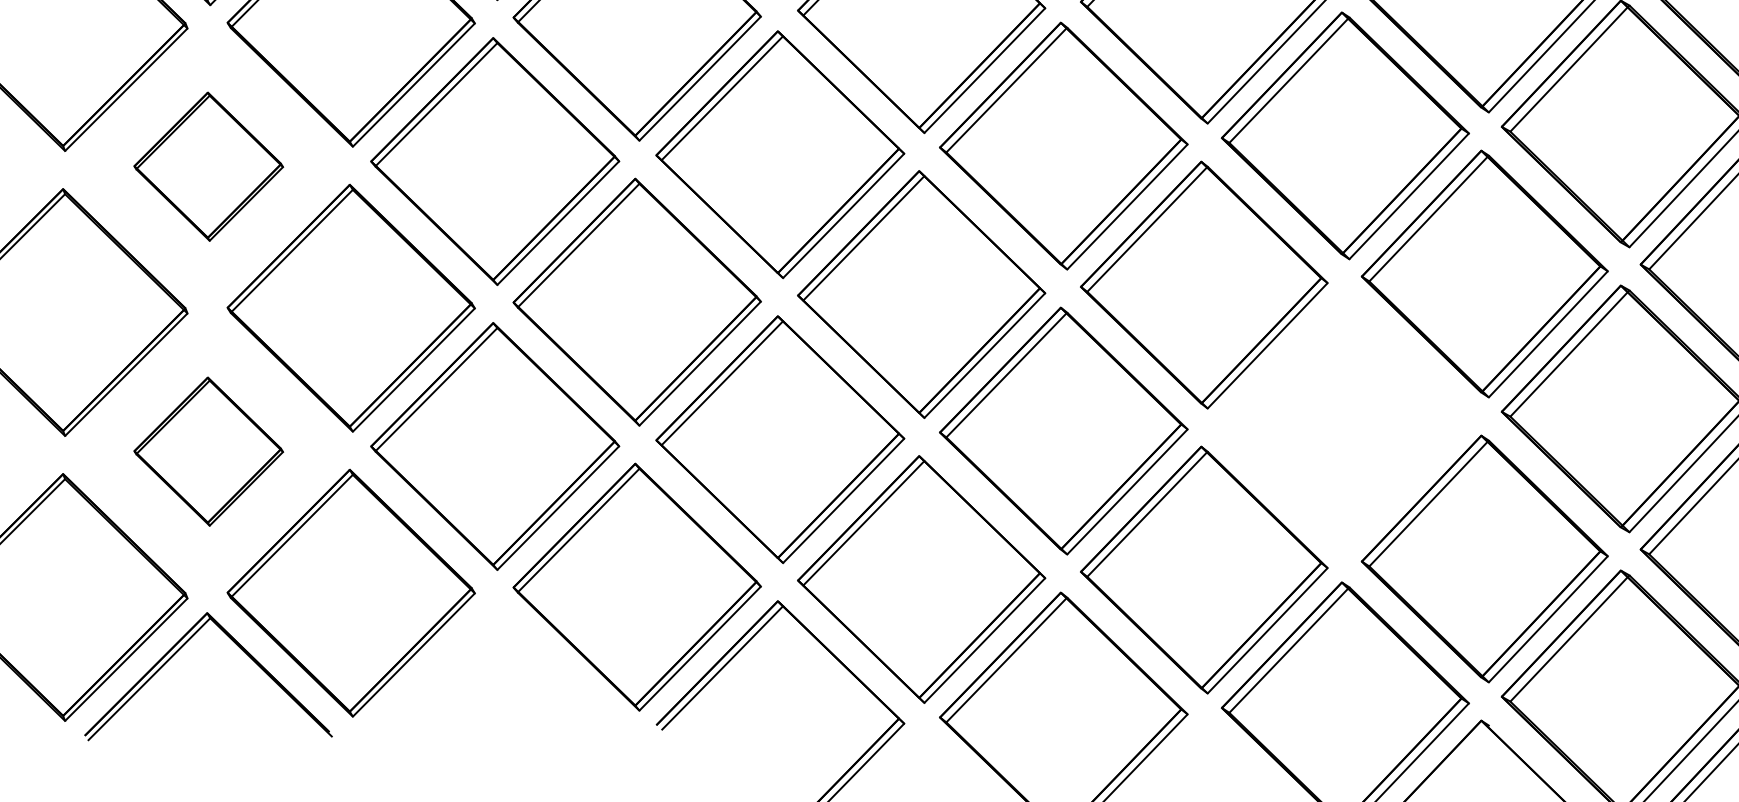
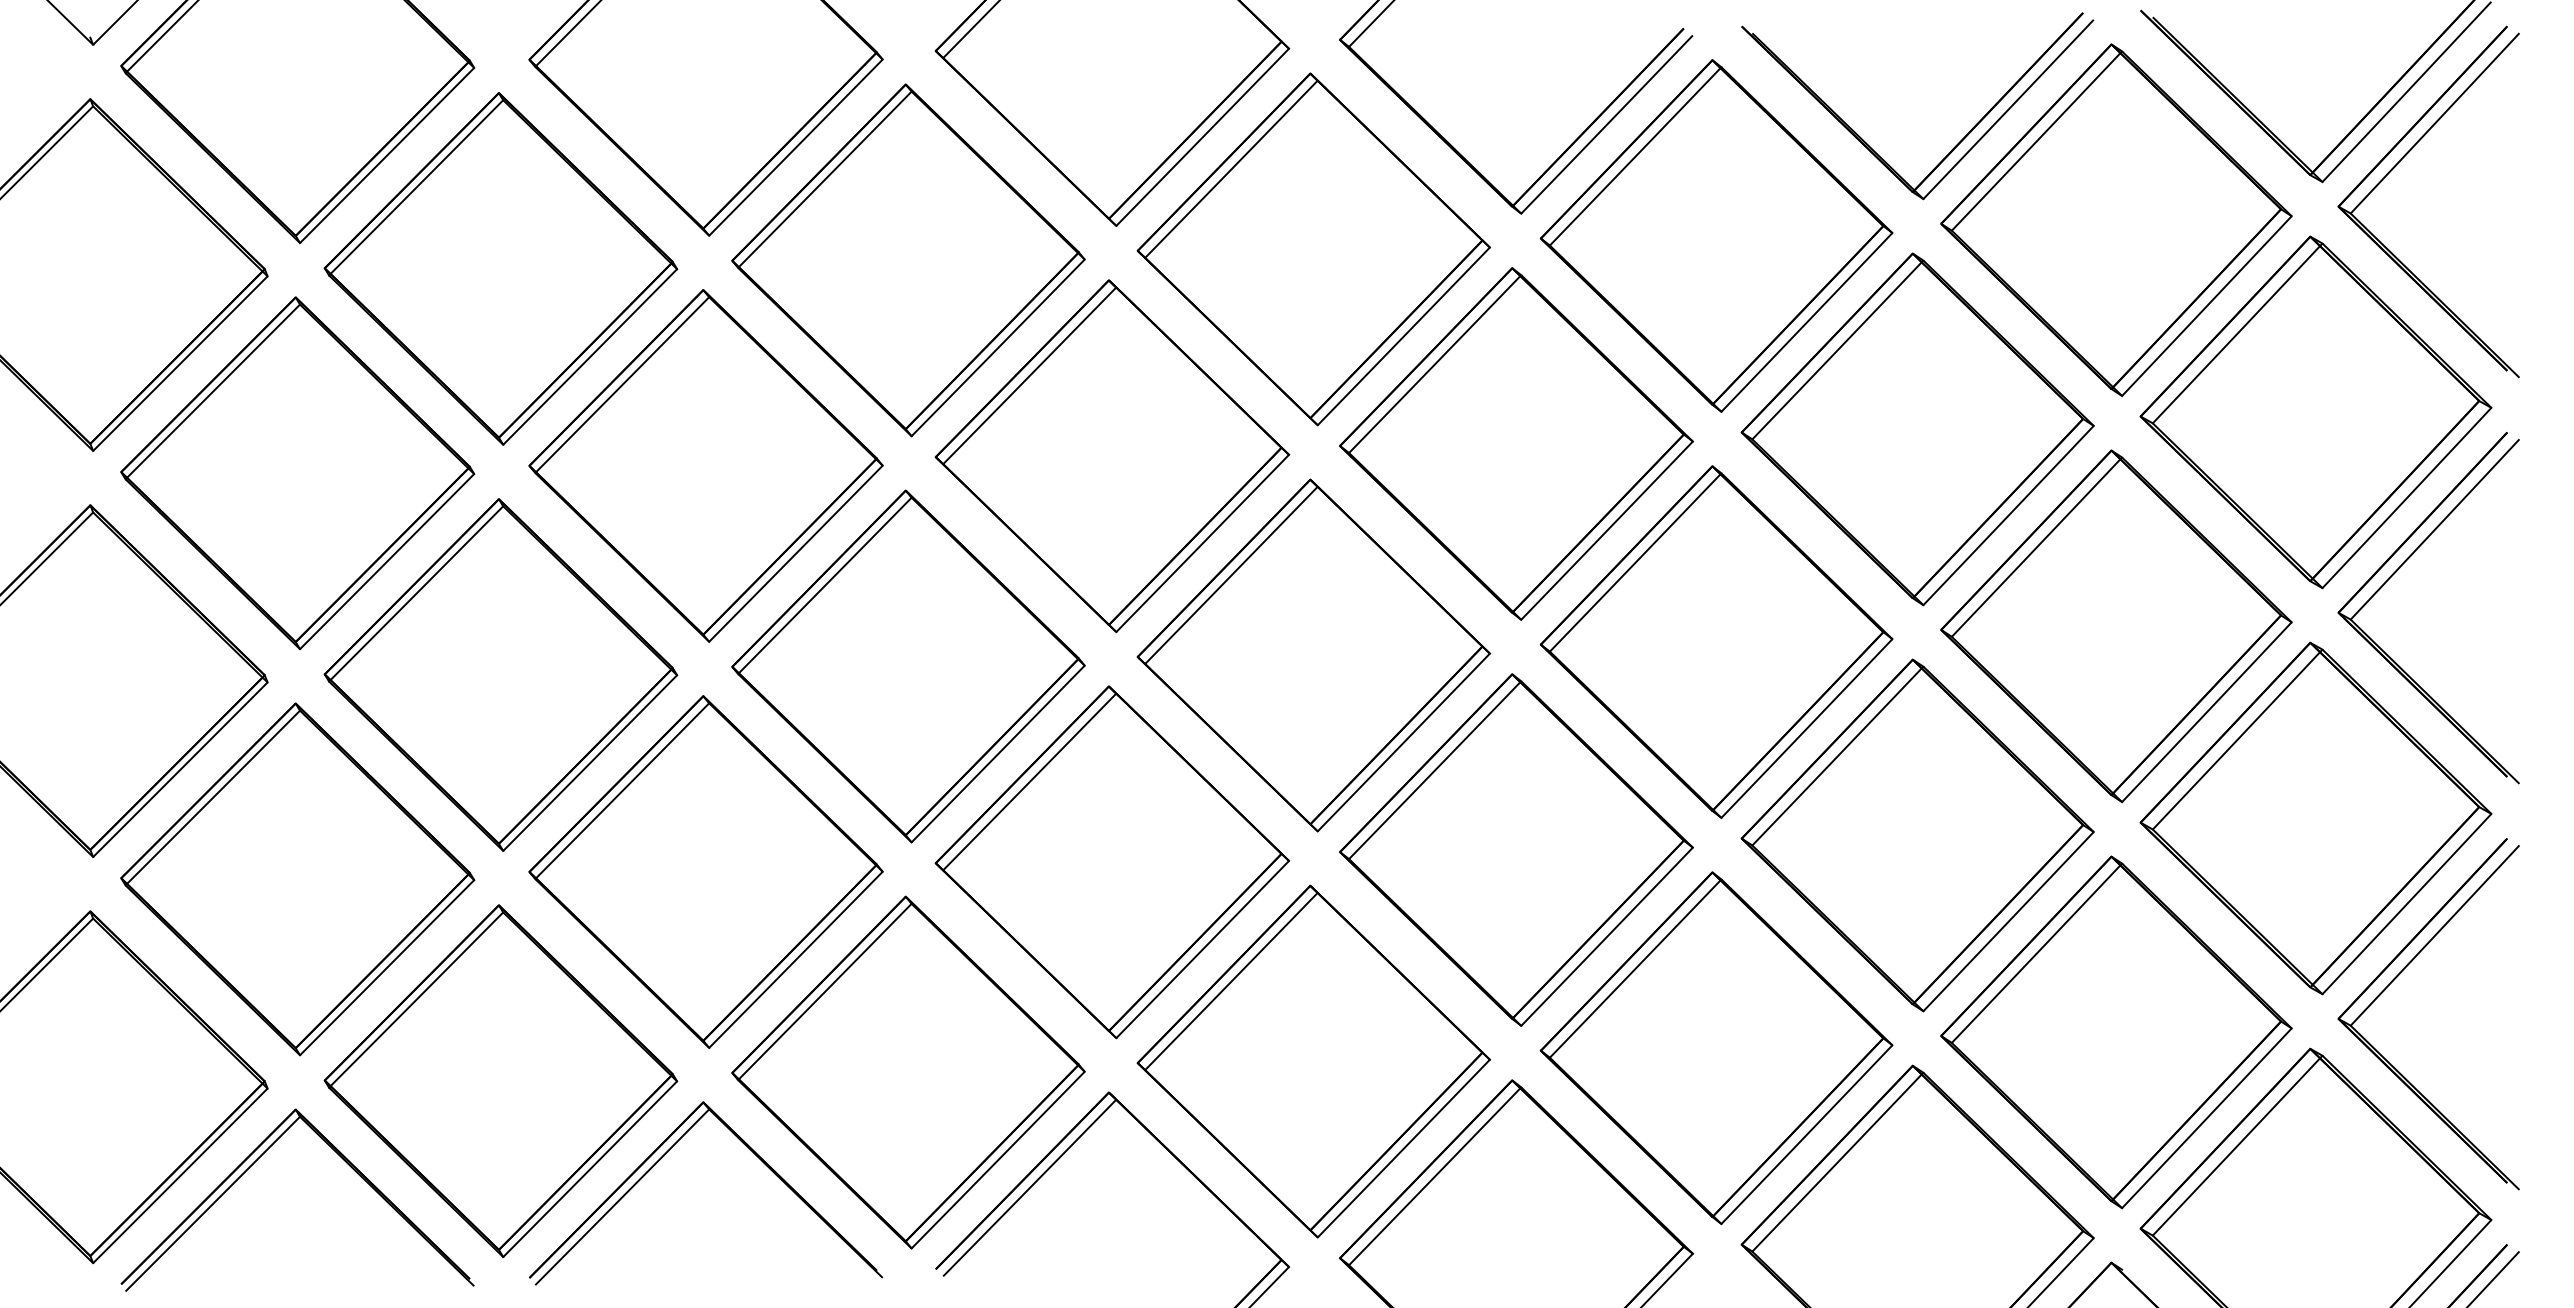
part: (208, 166) -> (297, 473), size x1.67
part: (1345, 420) -> (1917, 835), added
part: (208, 451) -> (297, 879), size x1.67
part: (467, 644) -> (666, 1154), added

